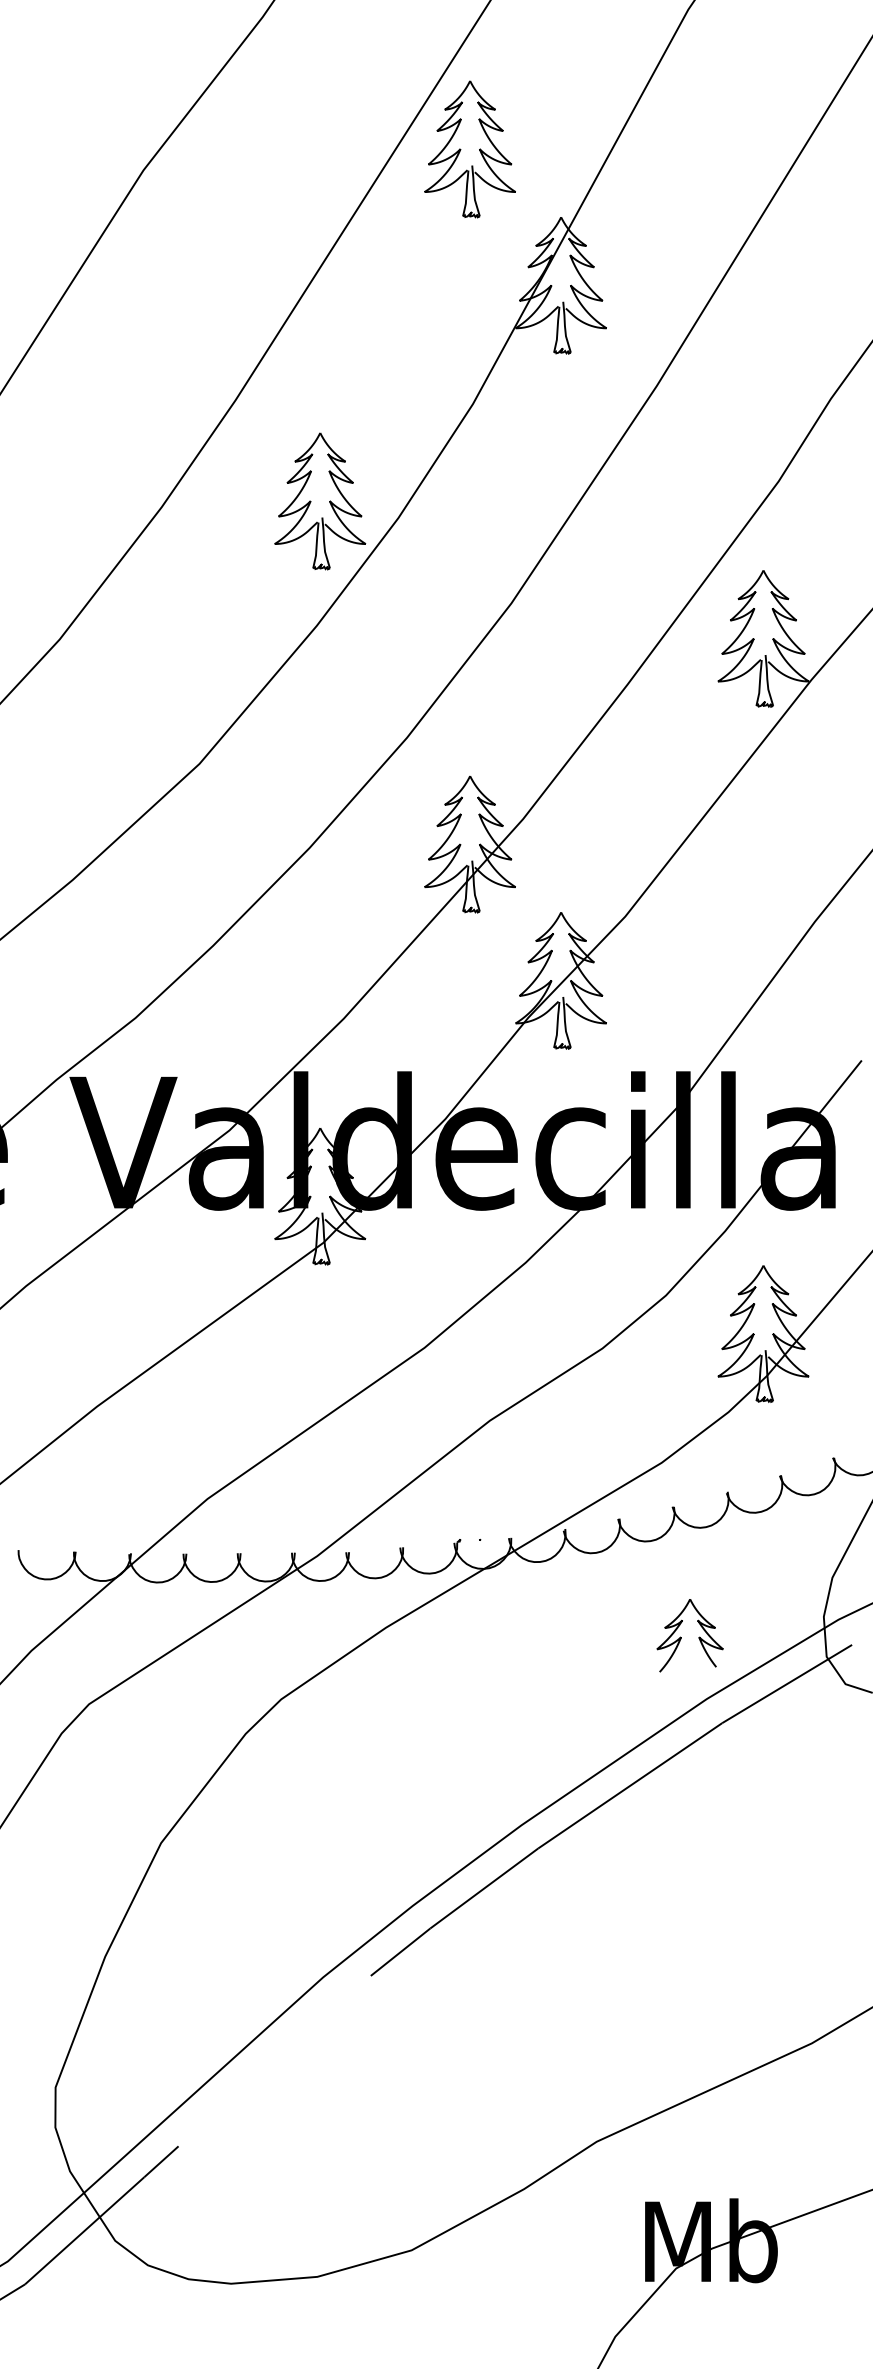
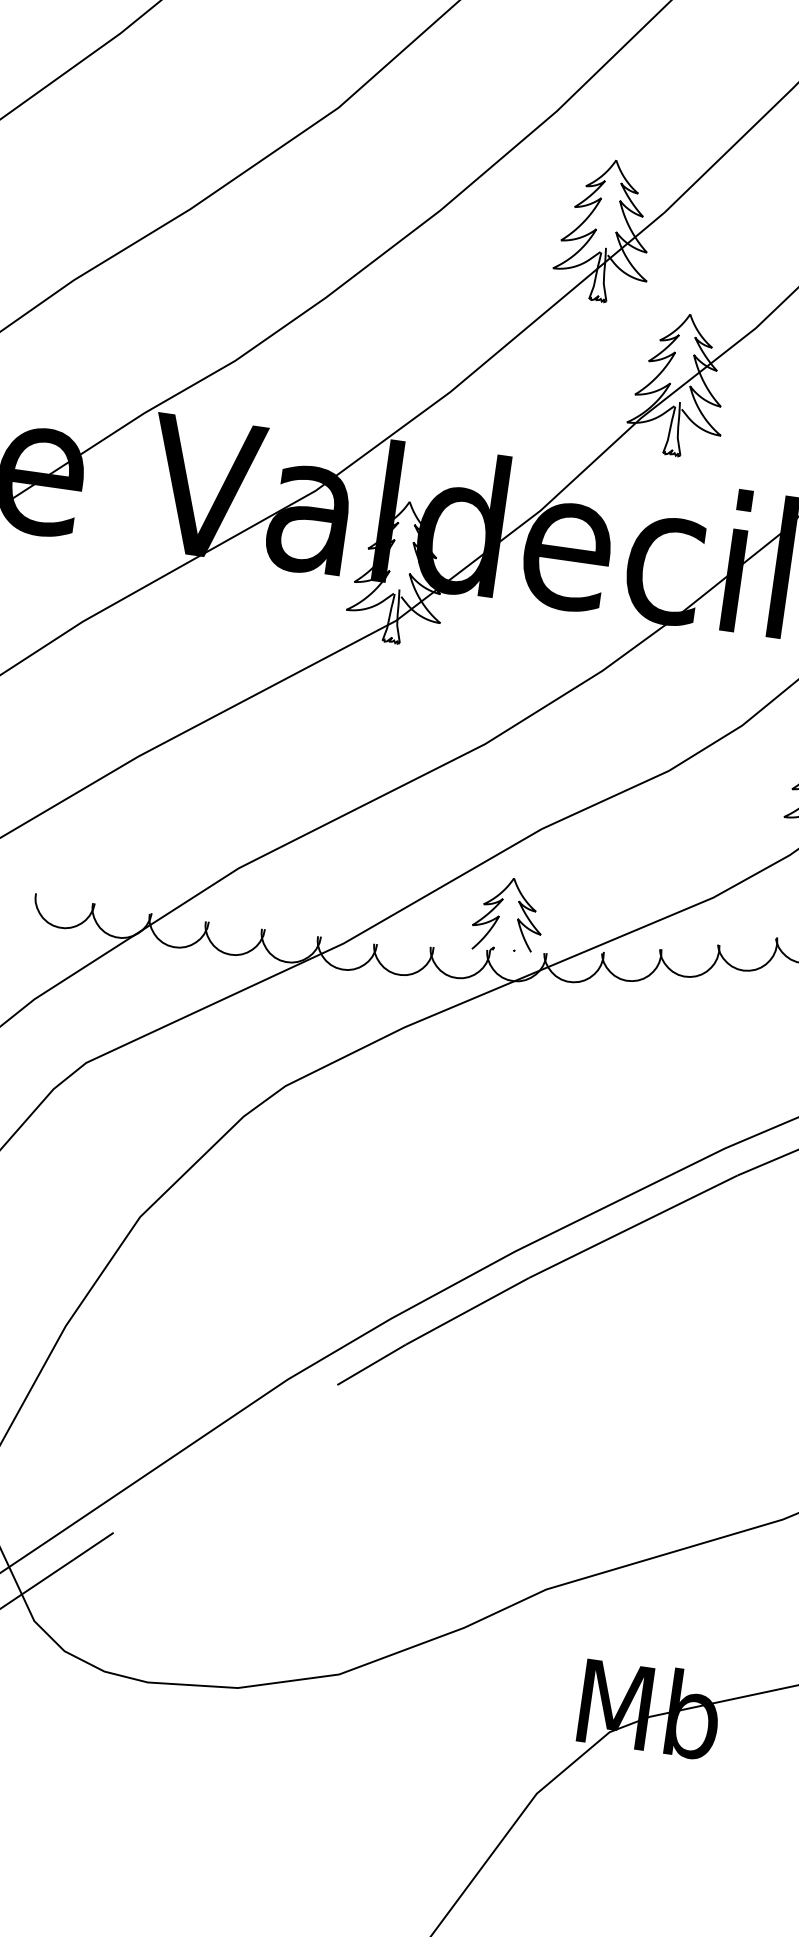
part: (681, 1637) -> (499, 916), moved

